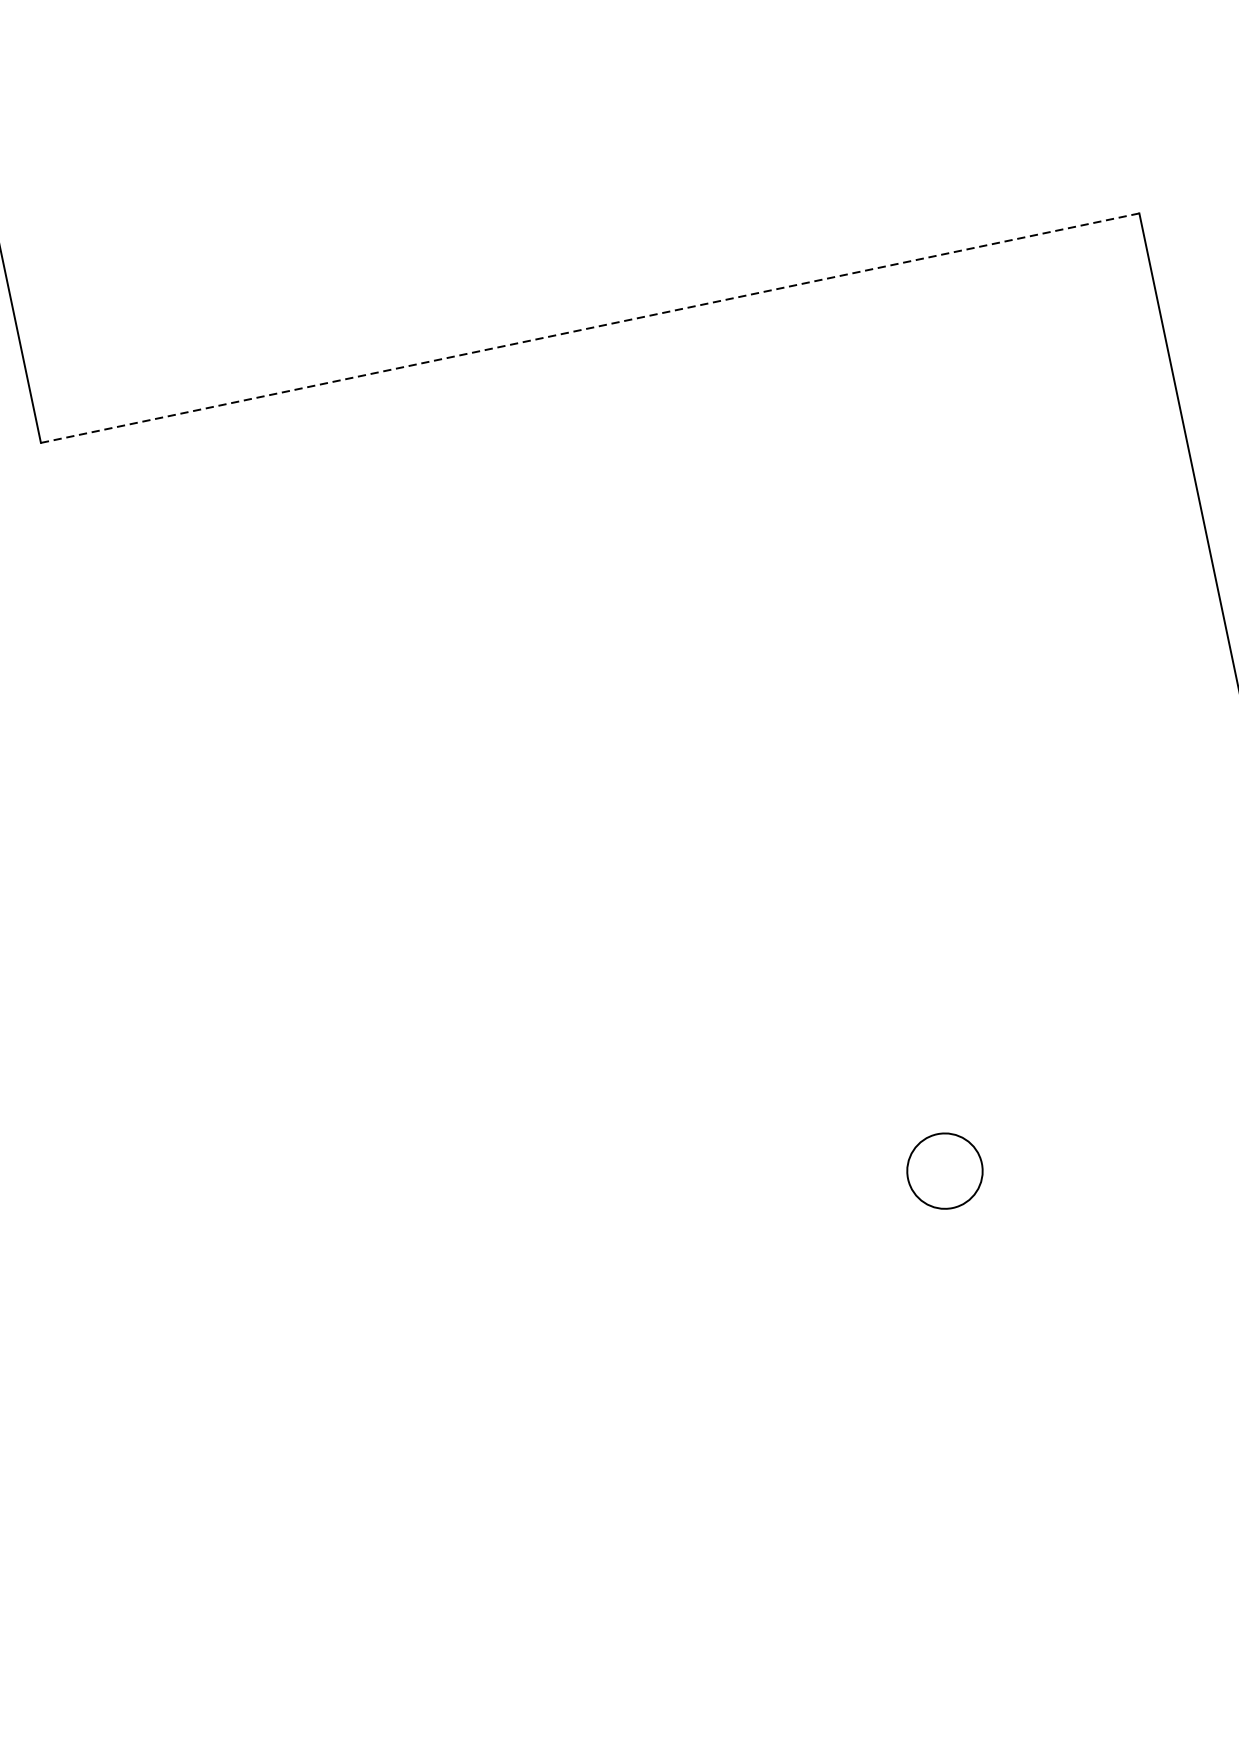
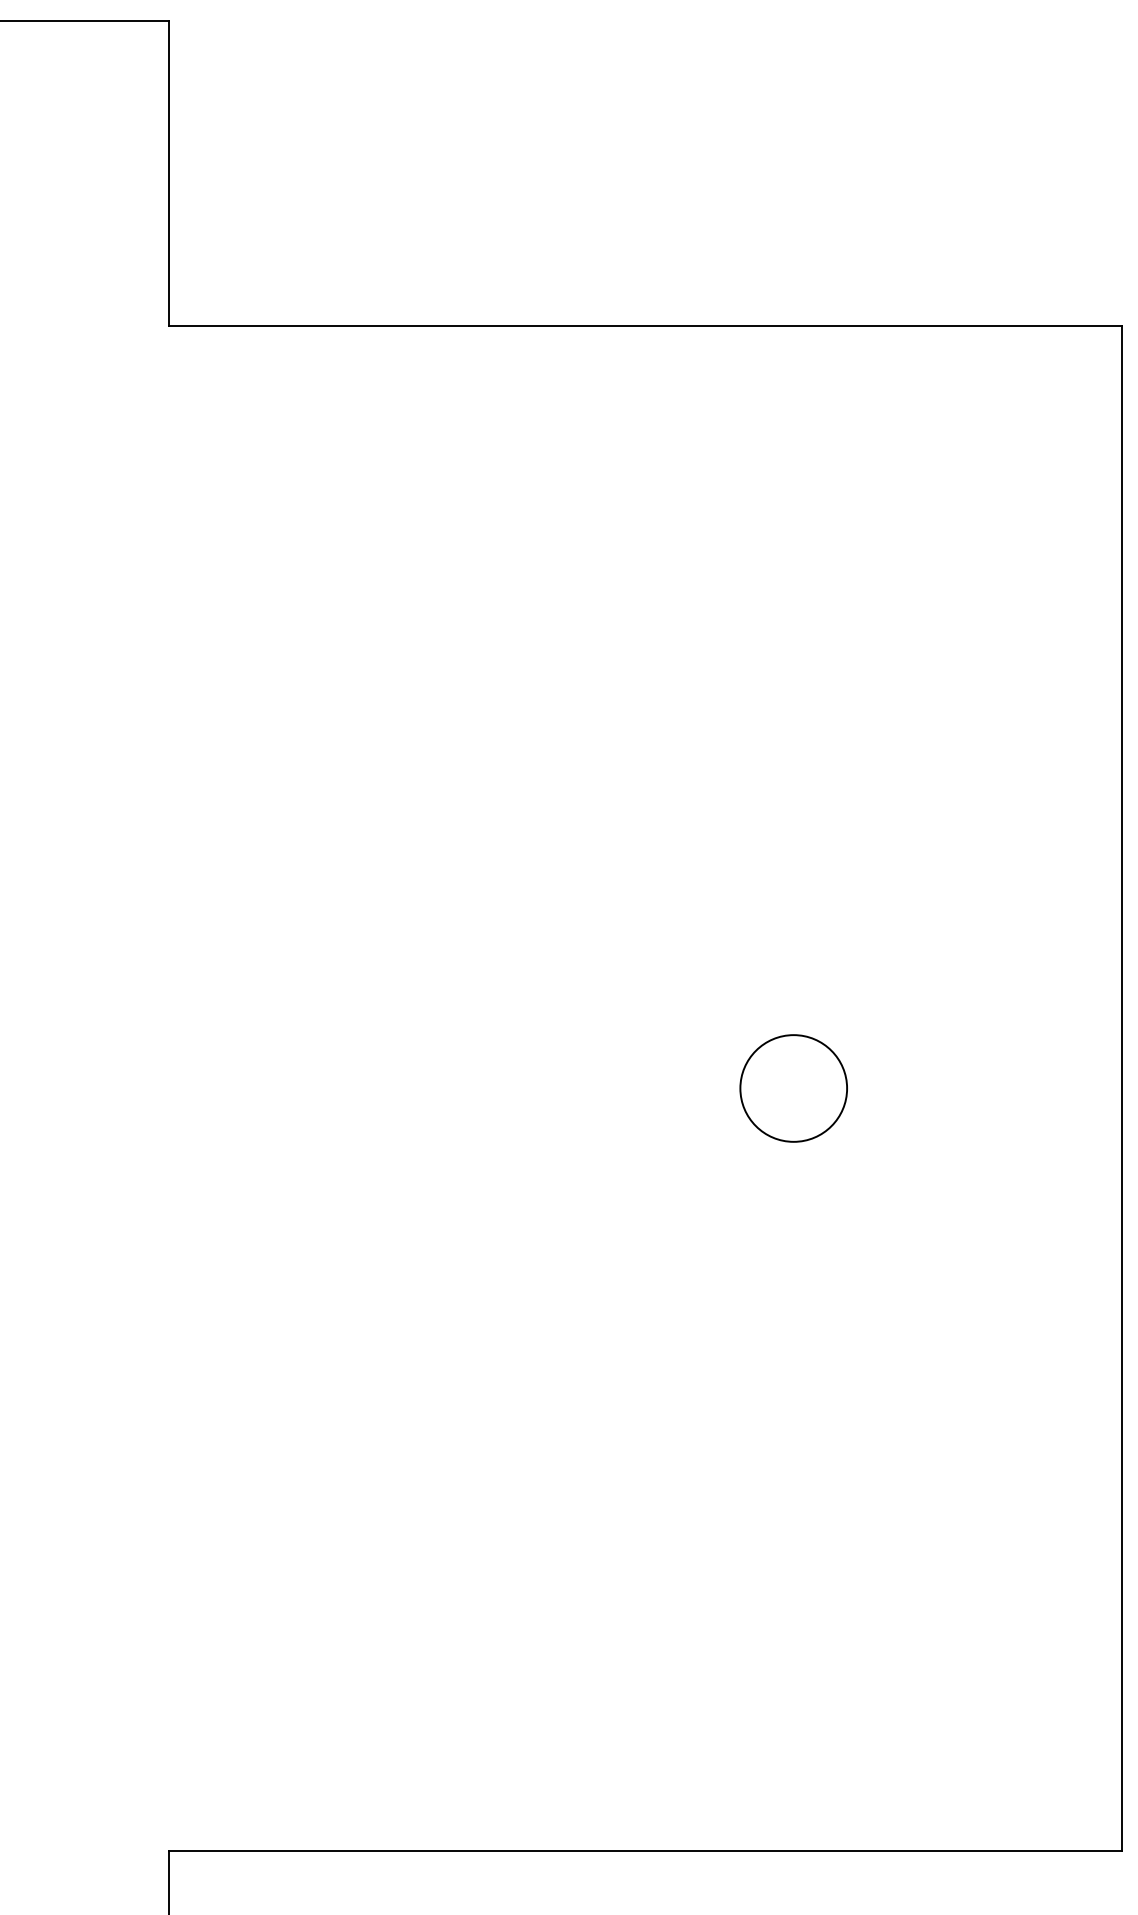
line: (590, 328) -> (645, 326), dashed -> solid
circle: (944, 1171) -> (793, 1088), size x1.67

